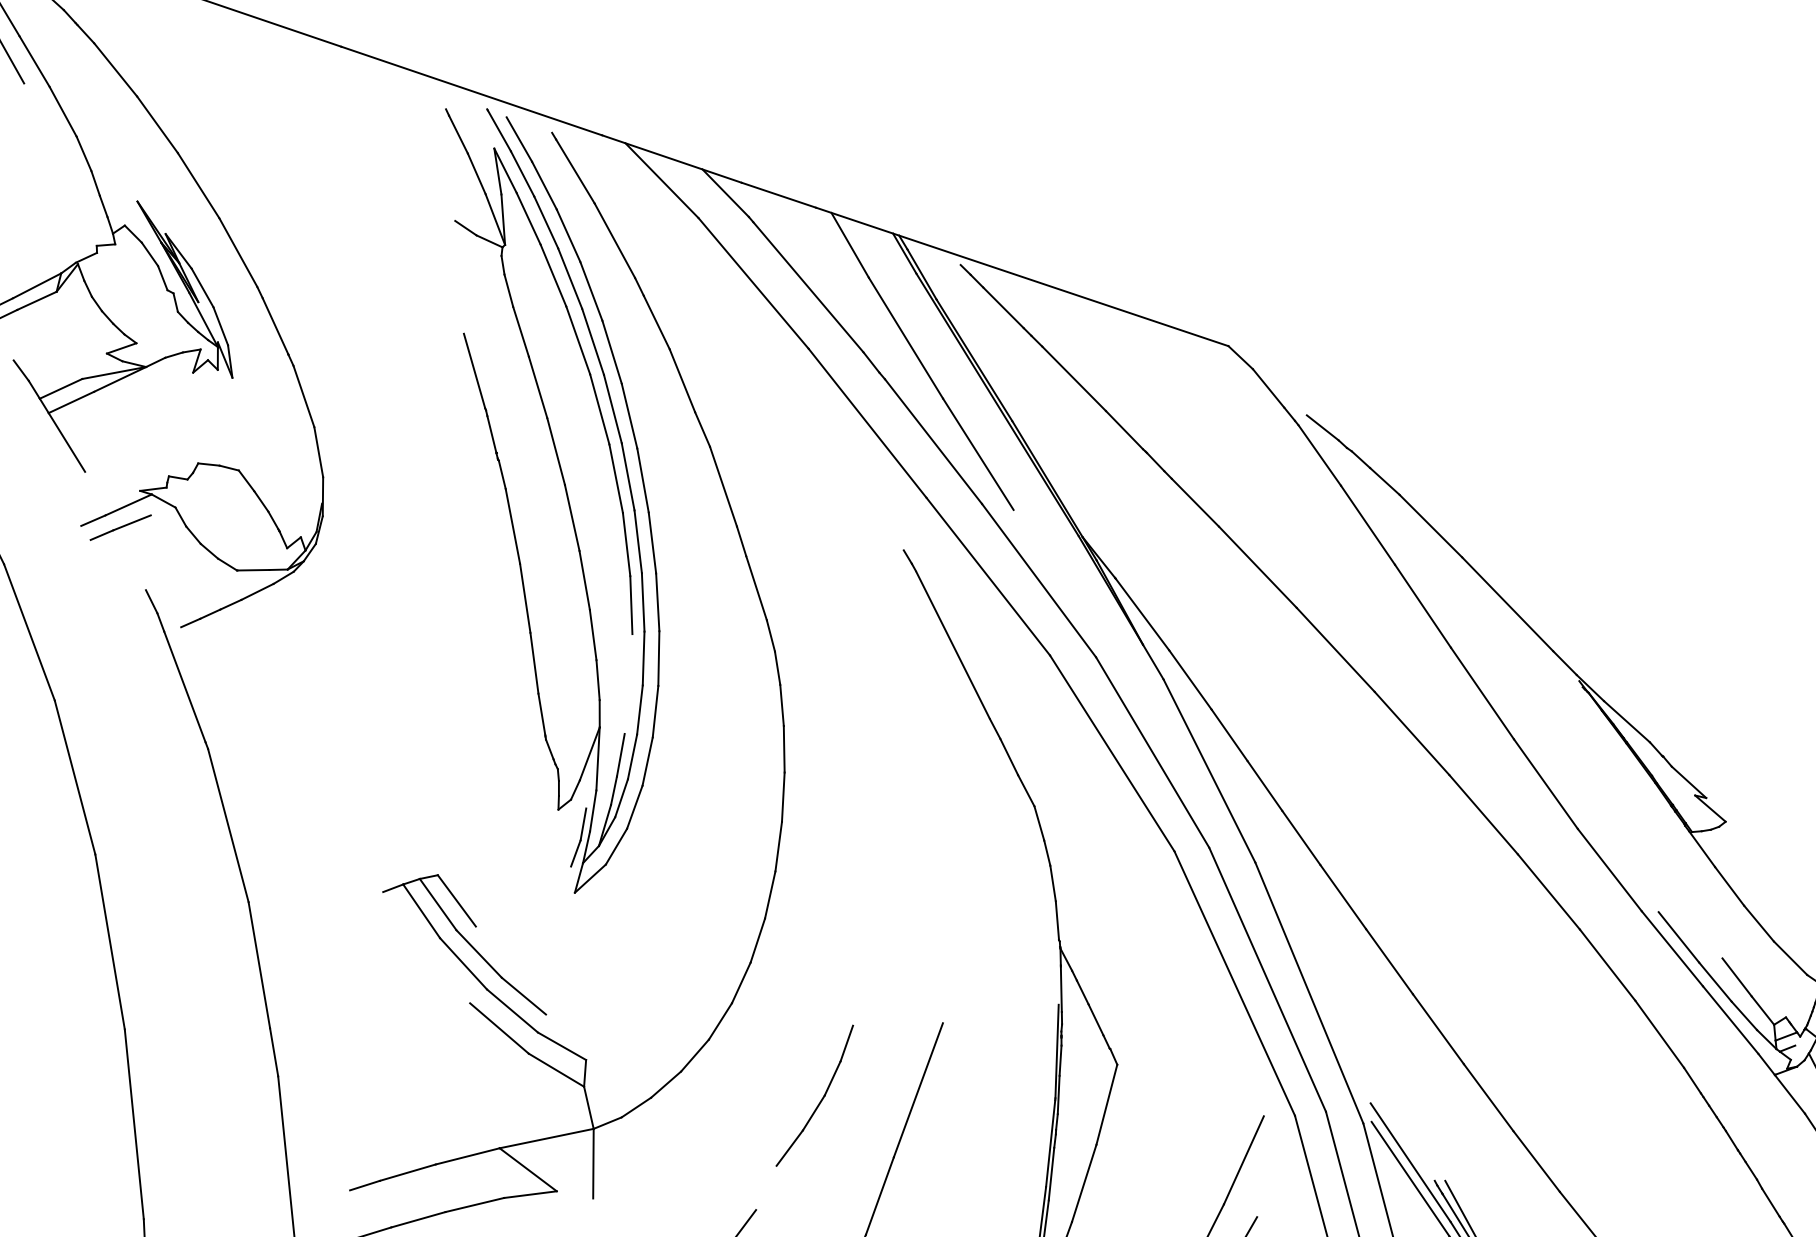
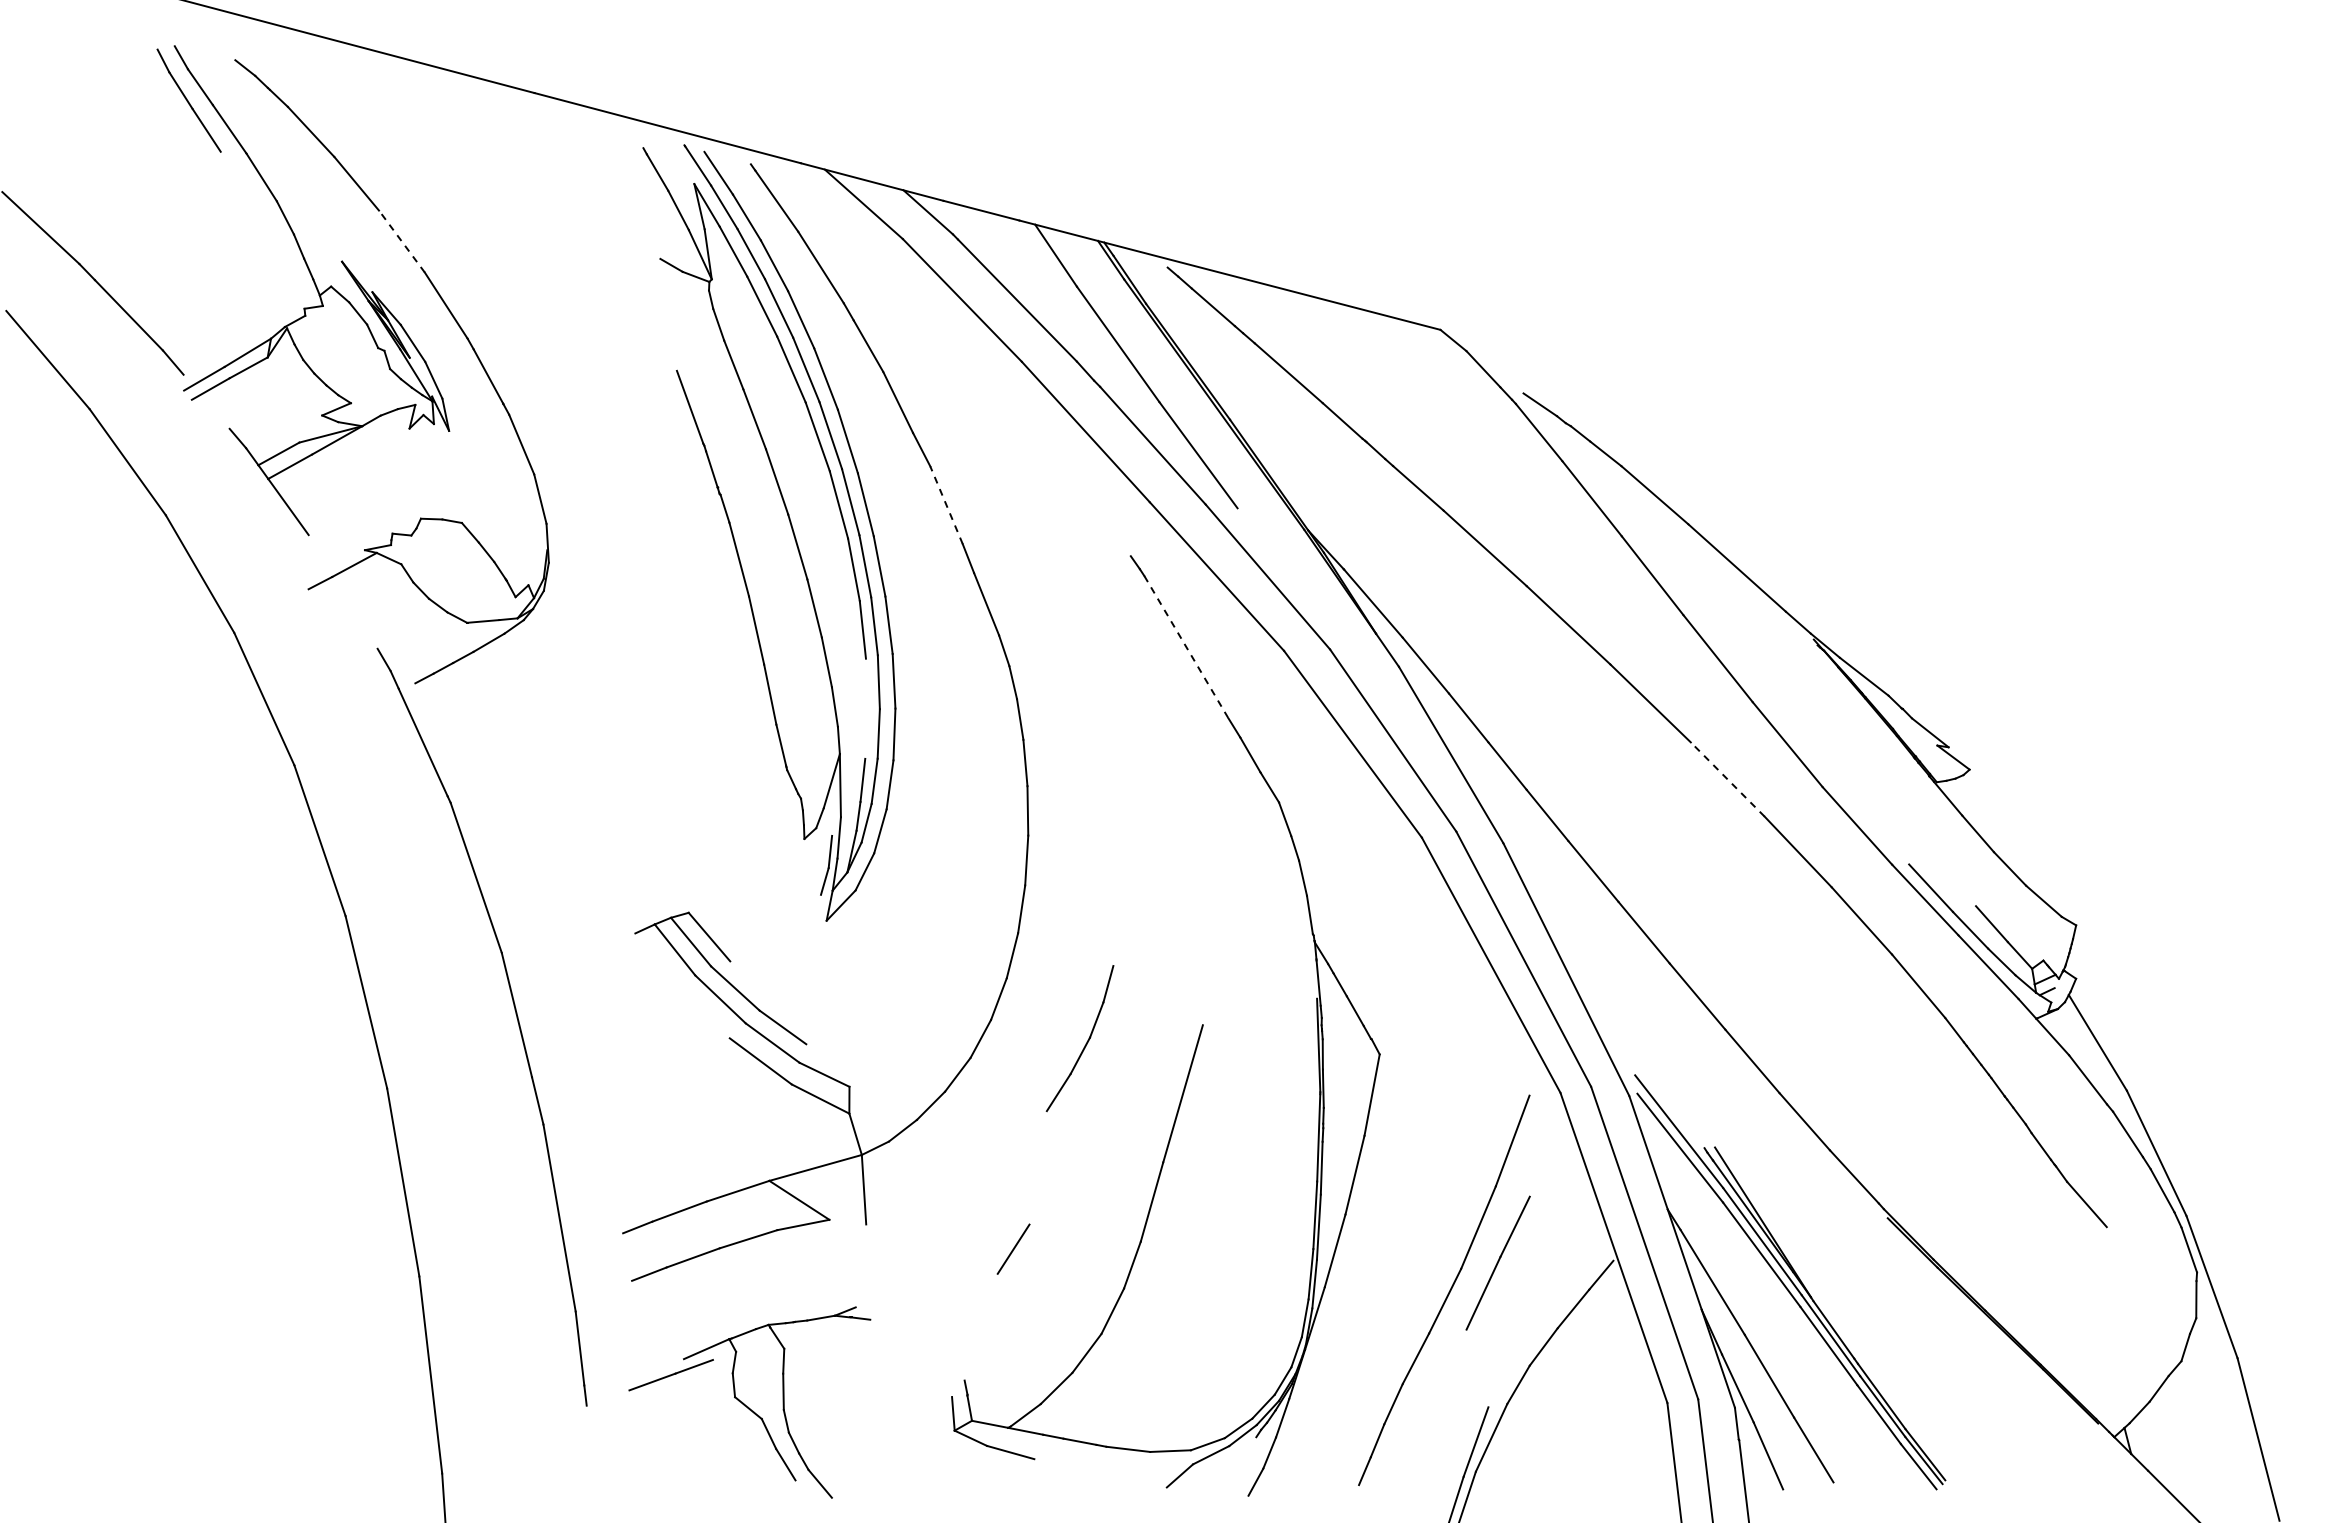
line: (198, 185) -> (401, 241), solid -> dashed
line: (723, 485) -> (946, 504), solid -> dashed
line: (121, 526) -> (348, 587), removed
line: (952, 645) -> (1186, 647), solid -> dashed
line: (1483, 814) -> (1727, 779), solid -> dashed
part: (820, 1099) -> (1086, 1041), moved

